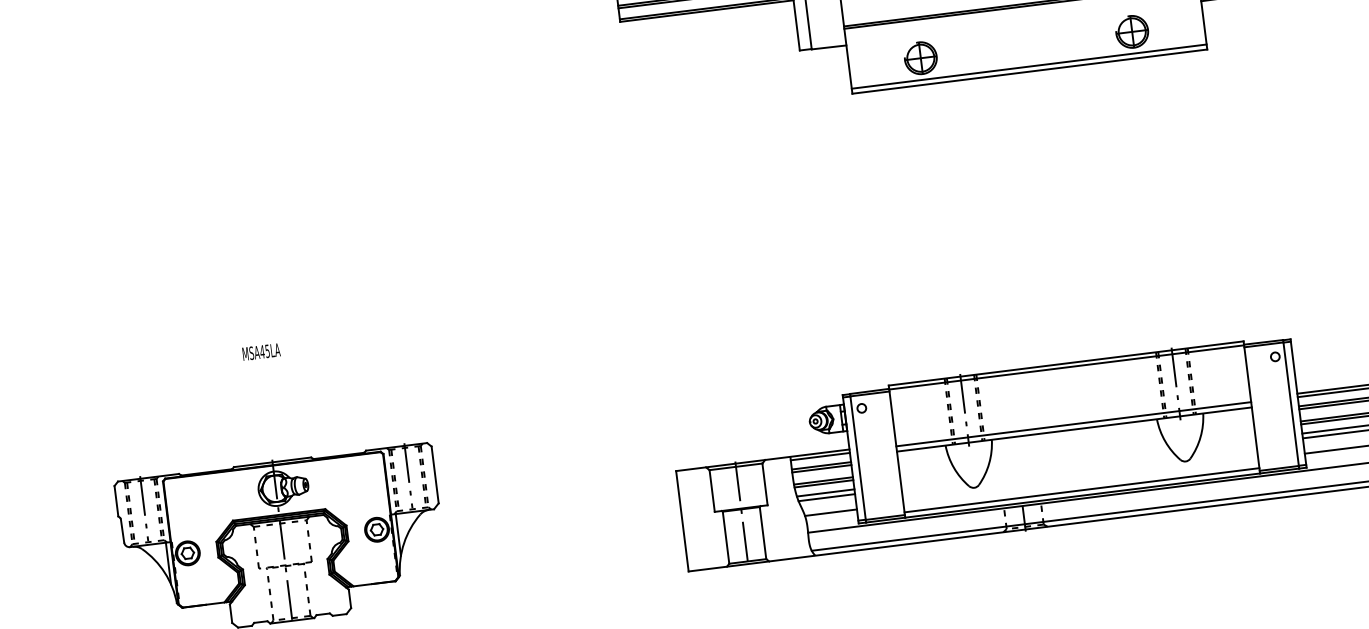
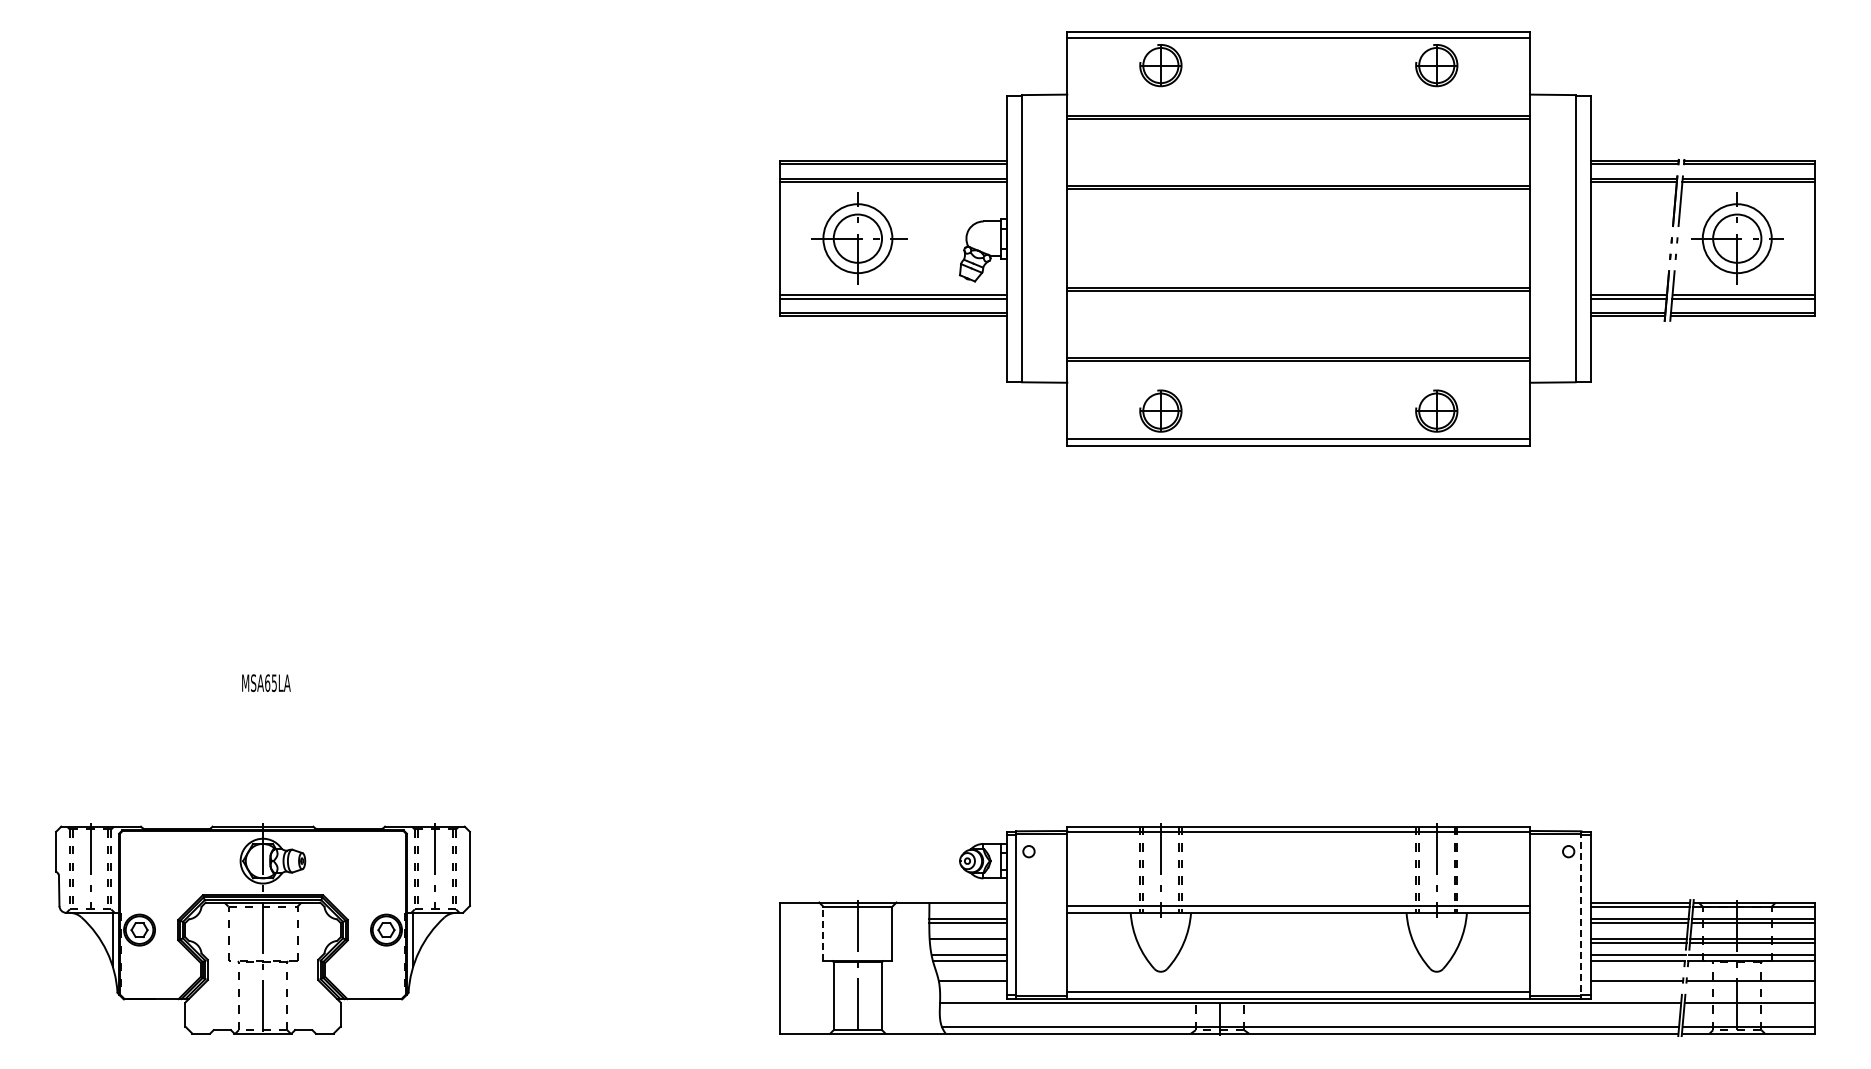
text: (262, 351) -> (267, 682), MSA45LA -> MSA65LA
line: (1291, 404) -> (1581, 915), solid -> dashed
line: (820, 457) -> (967, 907), removed
line: (823, 483) -> (967, 942), removed
line: (712, 490) -> (823, 933), solid -> dashed

